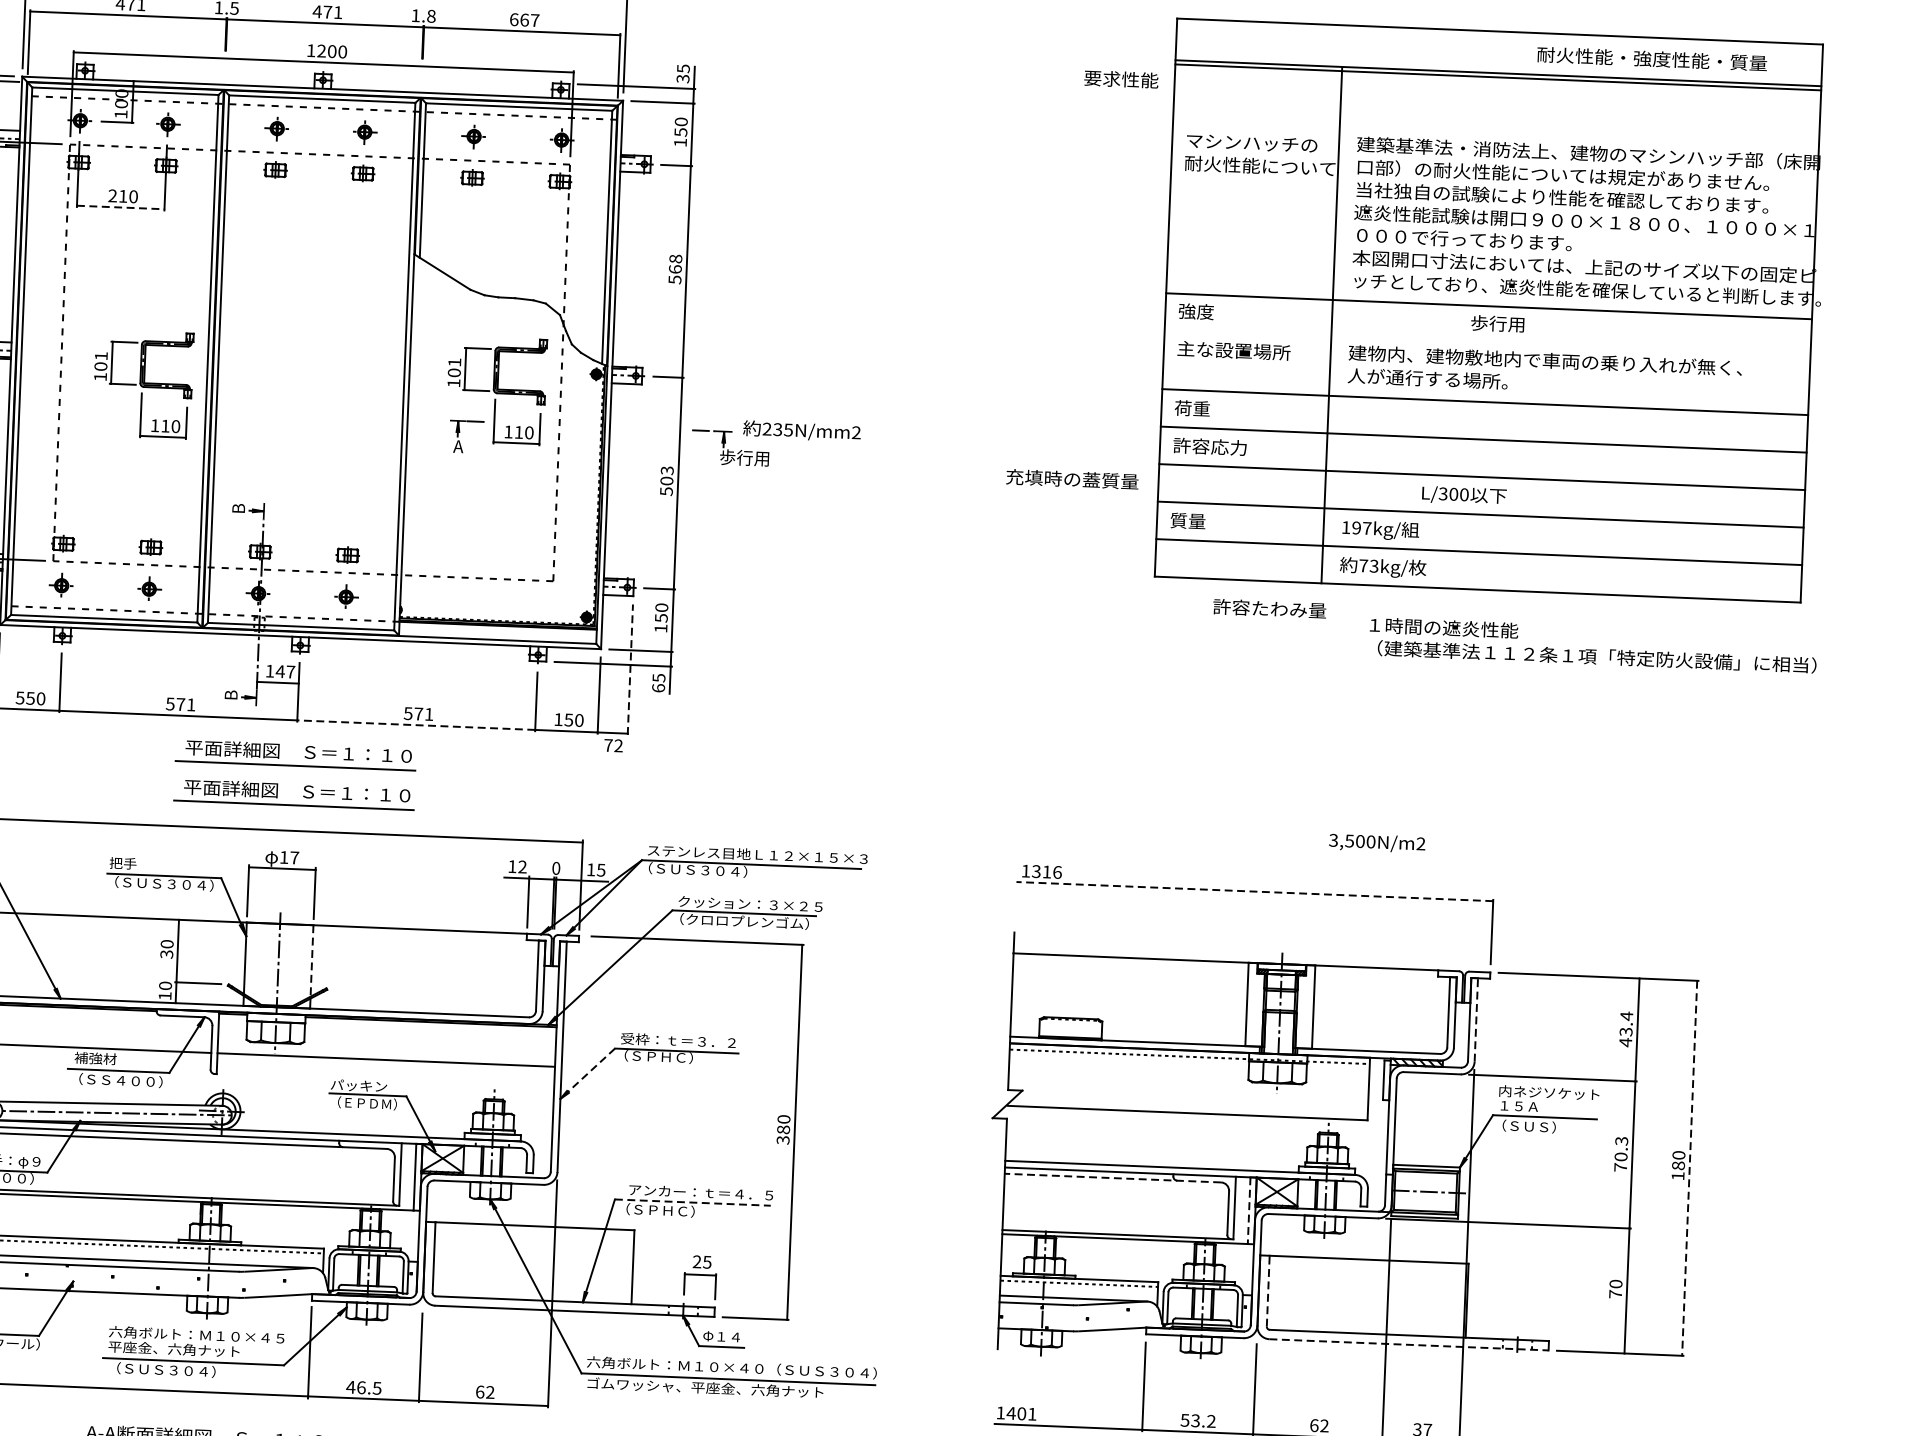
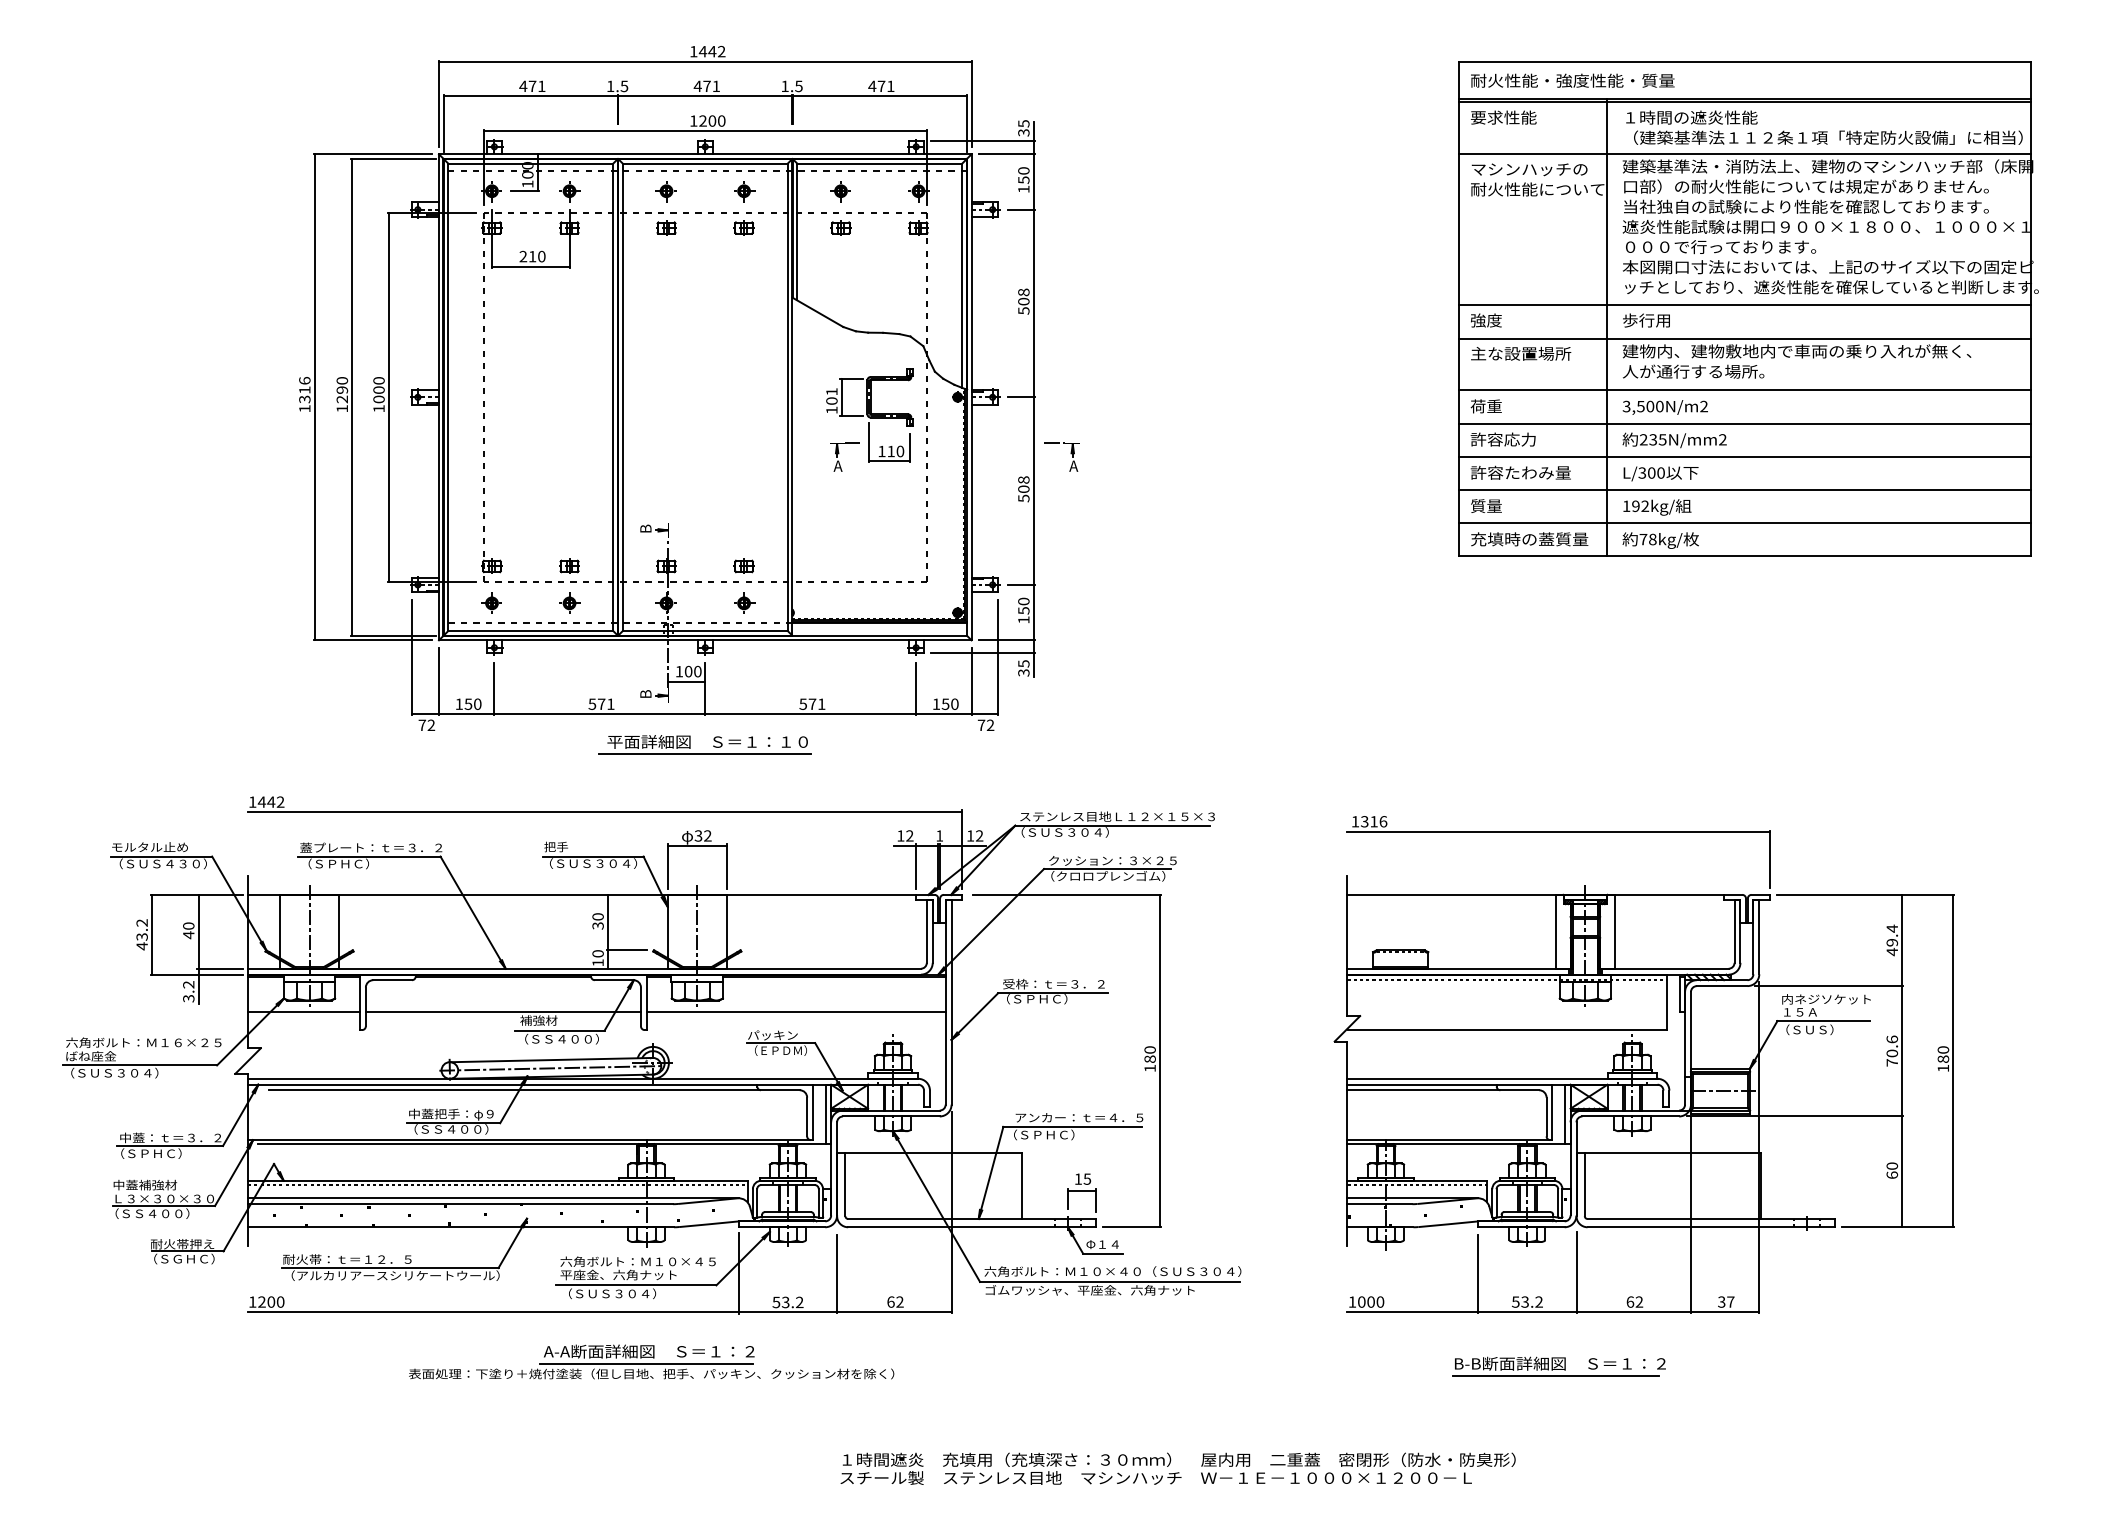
text: (430, 15) -> (798, 85), 1.8 -> 1.5
text: (524, 20) -> (881, 86), 667 -> 471
text: (1651, 58) -> (1572, 80), moved
text: (1121, 79) -> (1503, 117), moved
line: (1496, 136) -> (1745, 154), added
line: (120, 207) -> (530, 266), dashed -> solid
text: (675, 269) -> (1023, 301), 568 -> 508
text: (1497, 323) -> (1646, 320), moved
line: (1487, 343) -> (1745, 338), added
part: (142, 384) -> (556, 422), removed
text: (801, 431) -> (1674, 440), moved
text: (744, 458) -> (1091, 466), 歩行用 -> A
text: (666, 470) -> (1023, 479), 503 -> 508
text: (1072, 479) -> (1529, 539), moved
text: (1463, 495) -> (1660, 473), moved
text: (1367, 527) -> (1645, 505), 197kg/ -> 192kg/
text: (1373, 566) -> (1652, 539), 73kg/ -> 78kg/
text: (1269, 608) -> (1520, 472), moved
text: (1593, 645) -> (1824, 127), moved
line: (630, 669) -> (998, 657), dashed -> solid
text: (284, 671) -> (692, 671), 147 -> 100
text: (658, 687) -> (1023, 672), 65 -> 35
text: (19, 697) -> (458, 703), 550 -> 150
line: (416, 725) -> (810, 714), dashed -> solid
part: (293, 804) -> (704, 788), removed
text: (1376, 843) -> (1664, 407), moved
text: (288, 857) -> (702, 835), 17 -> 32
text: (556, 867) -> (939, 835), 0 -> 1
text: (601, 869) -> (979, 835), 15 -> 12
line: (1254, 891) -> (1558, 831), dashed -> solid
line: (311, 960) -> (726, 926), dashed -> solid
line: (1476, 1020) -> (1759, 937), dashed -> solid
text: (1625, 1031) -> (1891, 942), 43.4 -> 49.4
line: (587, 1073) -> (974, 1016), dashed -> solid
text: (782, 1140) -> (1149, 1068), 380 -> 180
text: (1620, 1141) -> (1891, 1039), 70.3 -> 70.6
line: (1689, 1168) -> (1953, 1061), dashed -> solid
line: (1113, 1178) -> (1443, 1090), dashed -> solid
line: (692, 1202) -> (1072, 1126), dashed -> solid
line: (1249, 1210) -> (1565, 1114), dashed -> solid
text: (697, 1261) -> (1078, 1178), 25 -> 15
line: (1267, 1290) -> (1584, 1184), dashed -> solid
text: (1615, 1293) -> (1892, 1174), 70 -> 60
line: (1409, 1345) -> (1711, 1227), dashed -> solid
text: (363, 1387) -> (787, 1302), 46.5 -> 53.2
text: (1021, 1413) -> (1370, 1301), 1401 -> 1000

